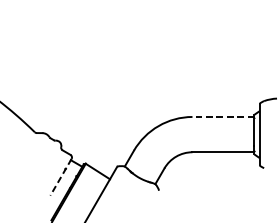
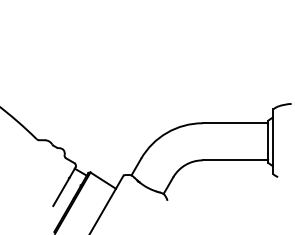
line: (223, 117) -> (235, 123), dashed -> solid
line: (61, 178) -> (64, 187), dashed -> solid

